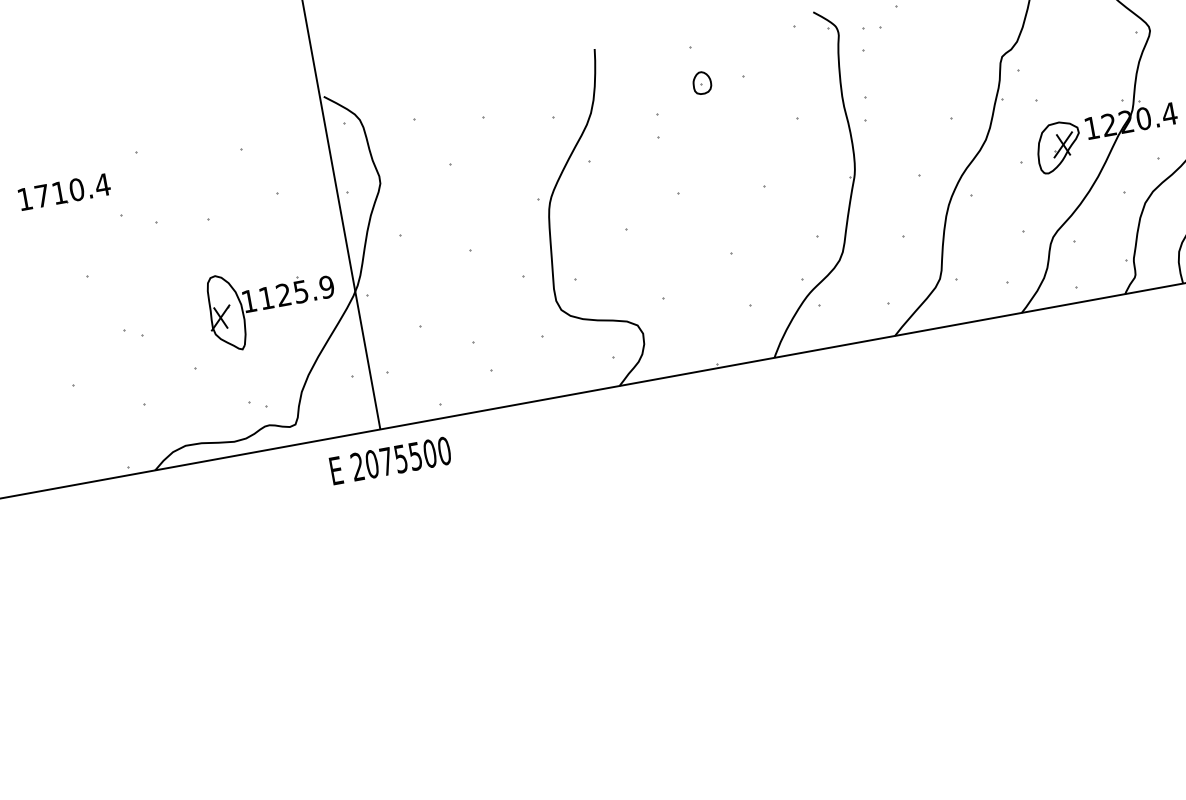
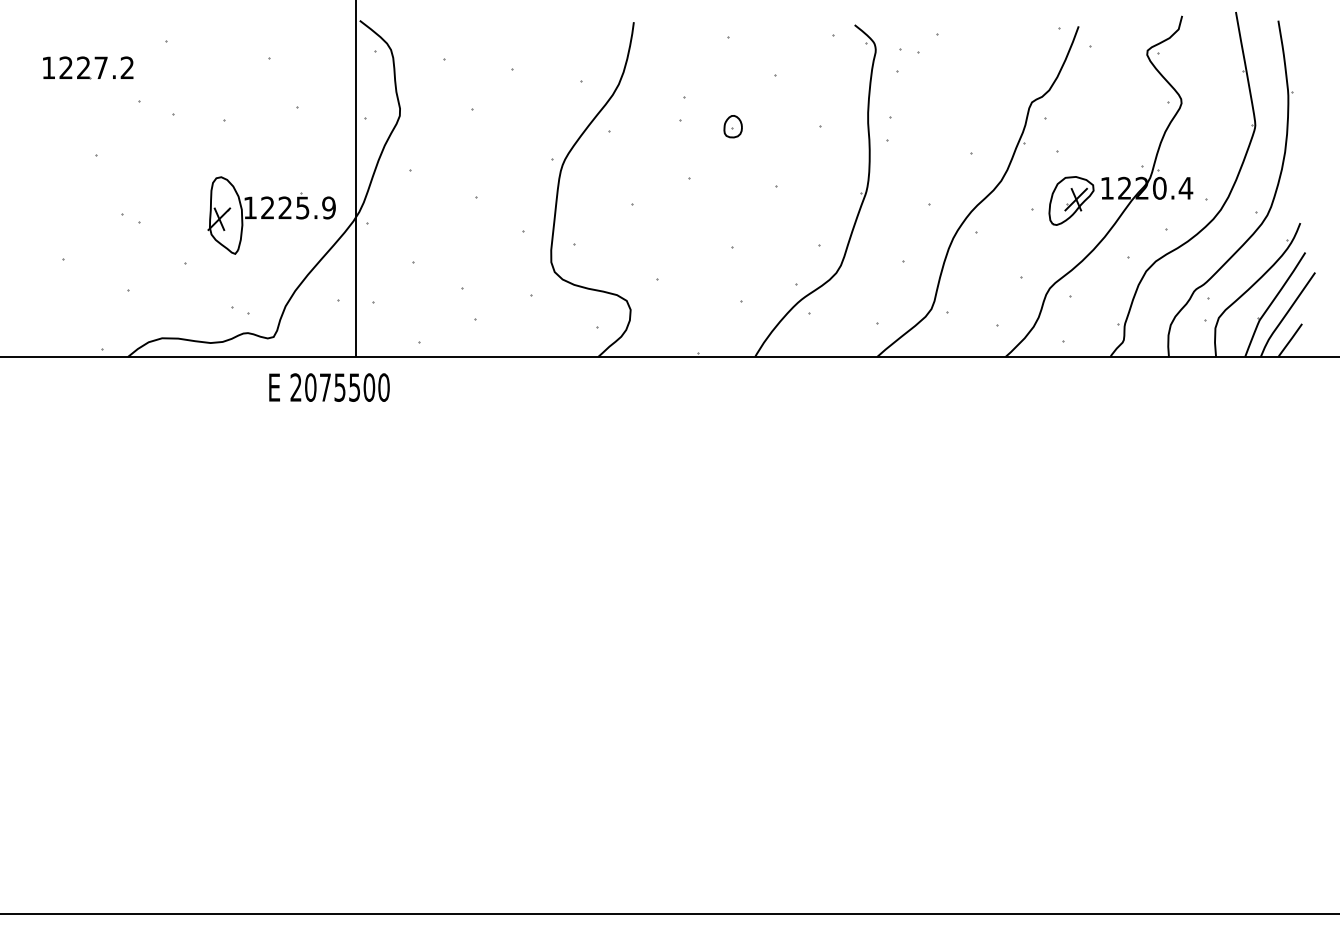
part: (701, 82) -> (732, 126), moved
text: (72, 190) -> (96, 67), 1710.4 -> 1227.2
text: (266, 297) -> (267, 207), 1125.9 -> 1225.9
text: (390, 460) -> (329, 387), moved

